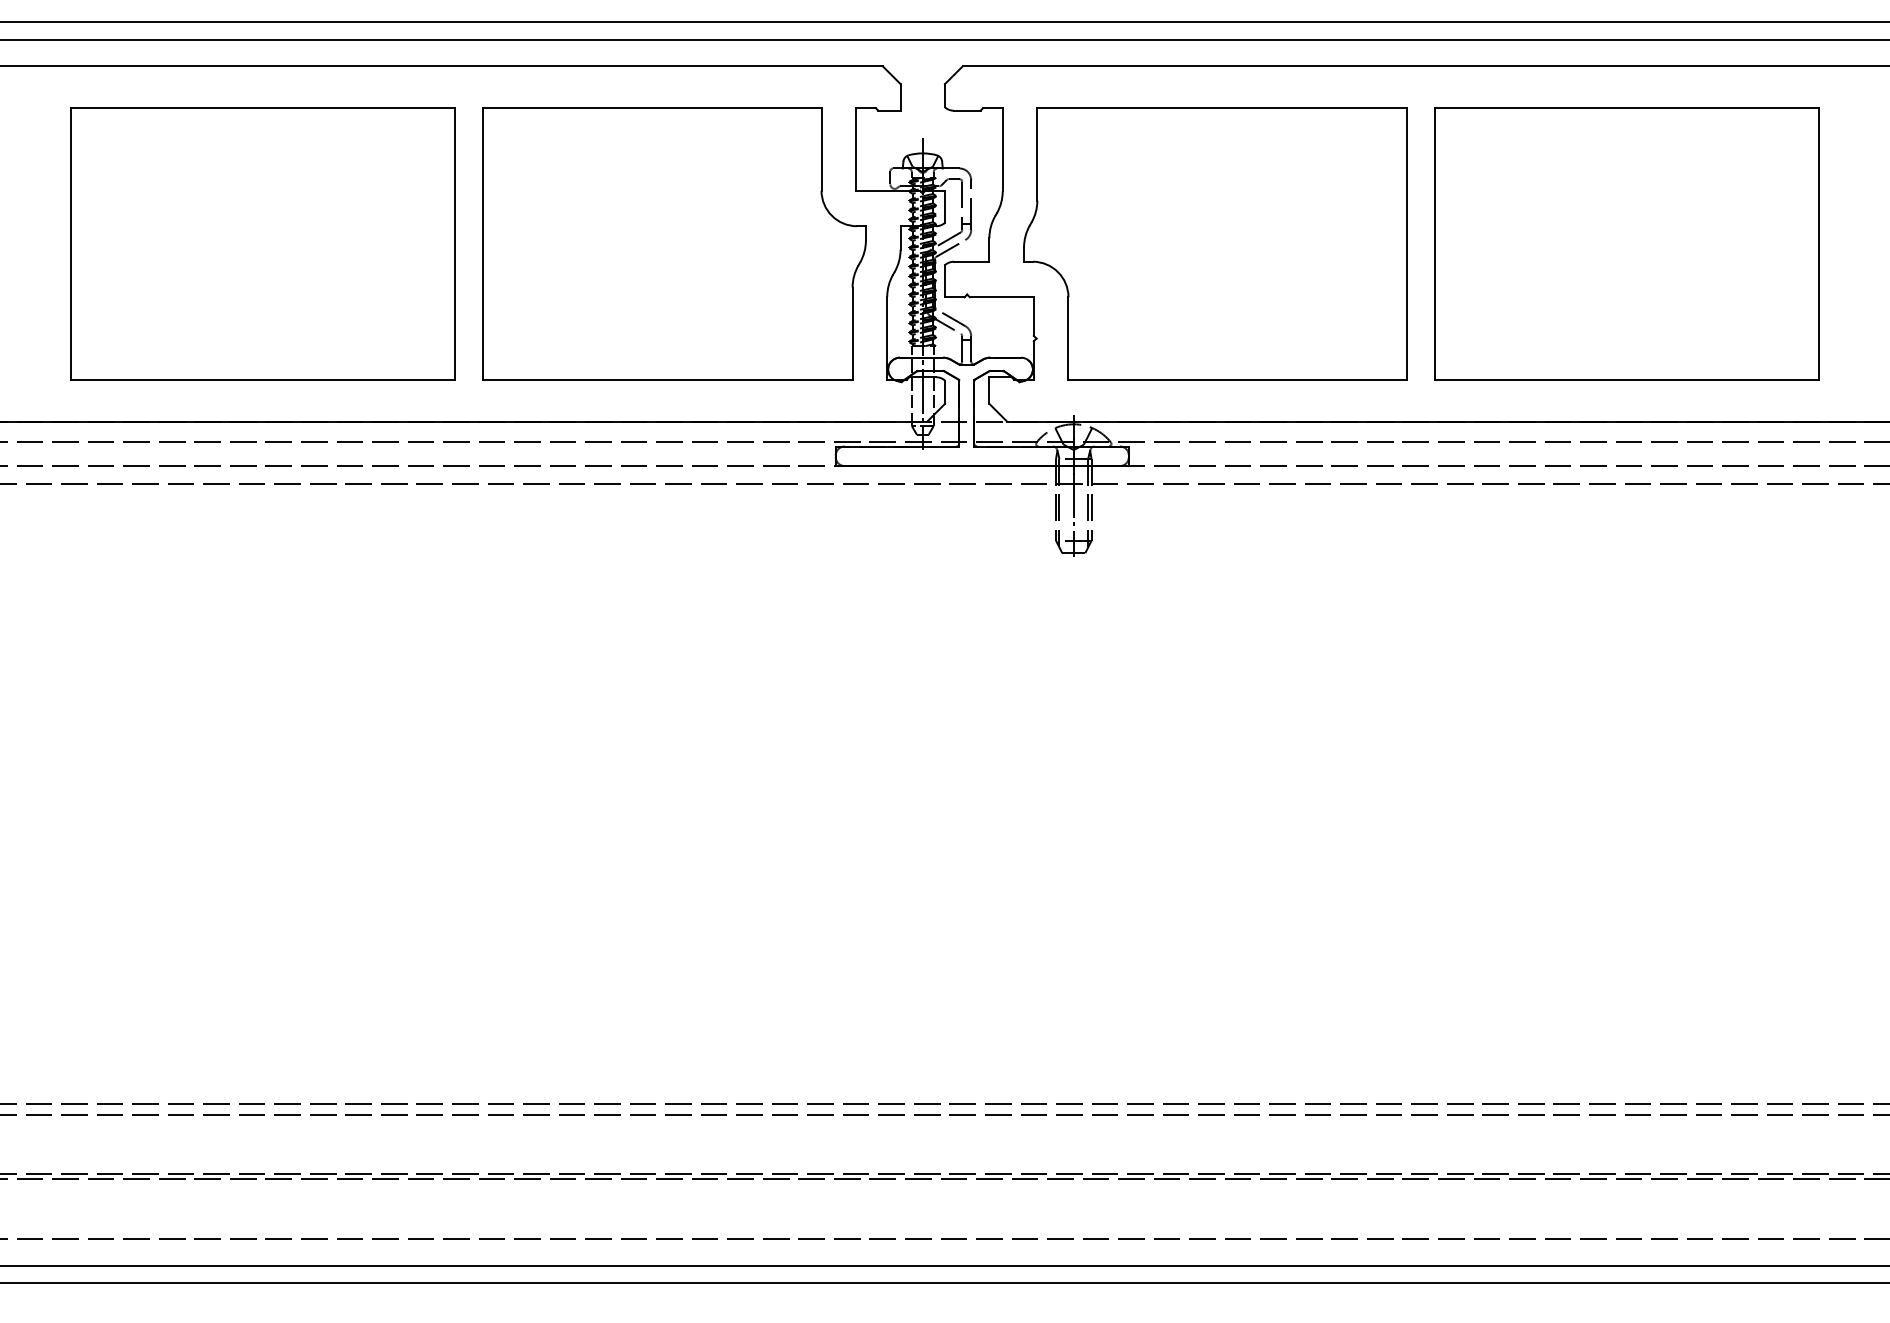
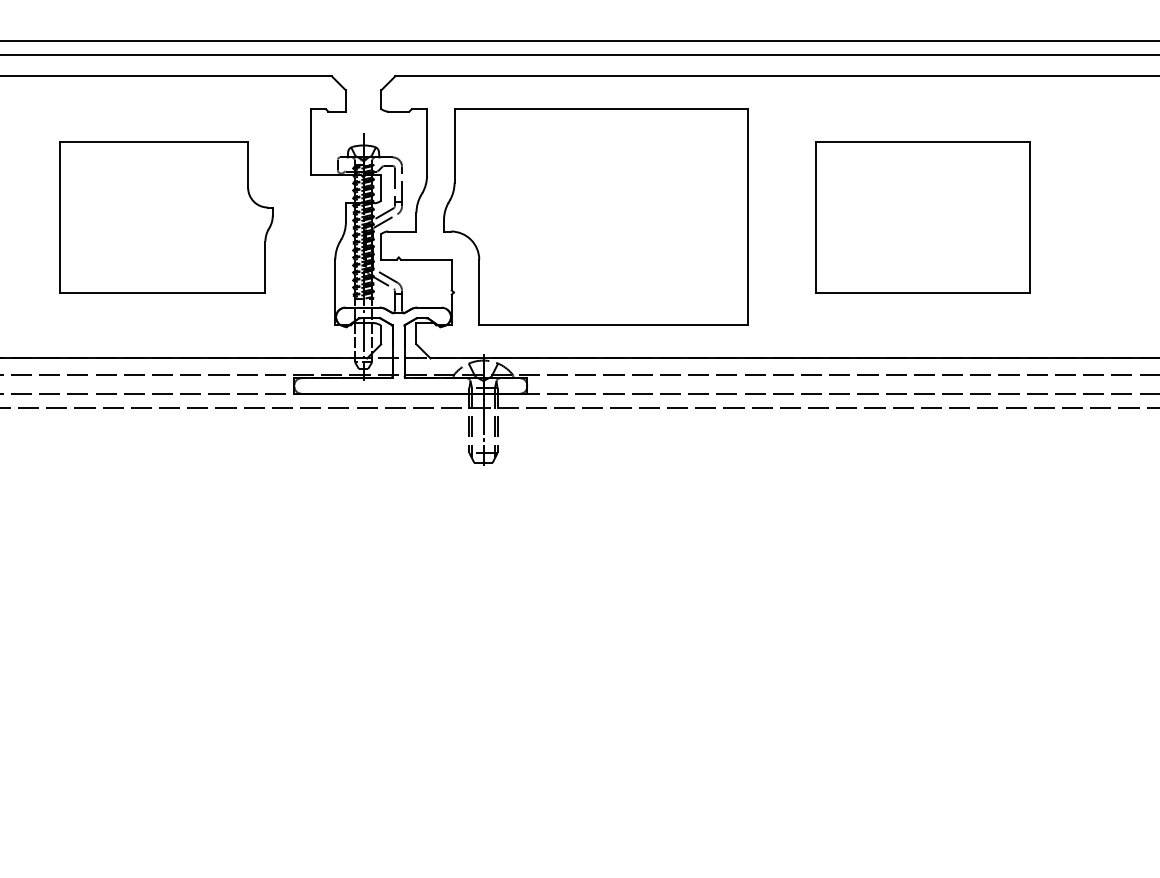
part: (674, 243) -> (166, 217), size x0.7
part: (1626, 243) -> (922, 217), size x0.7

